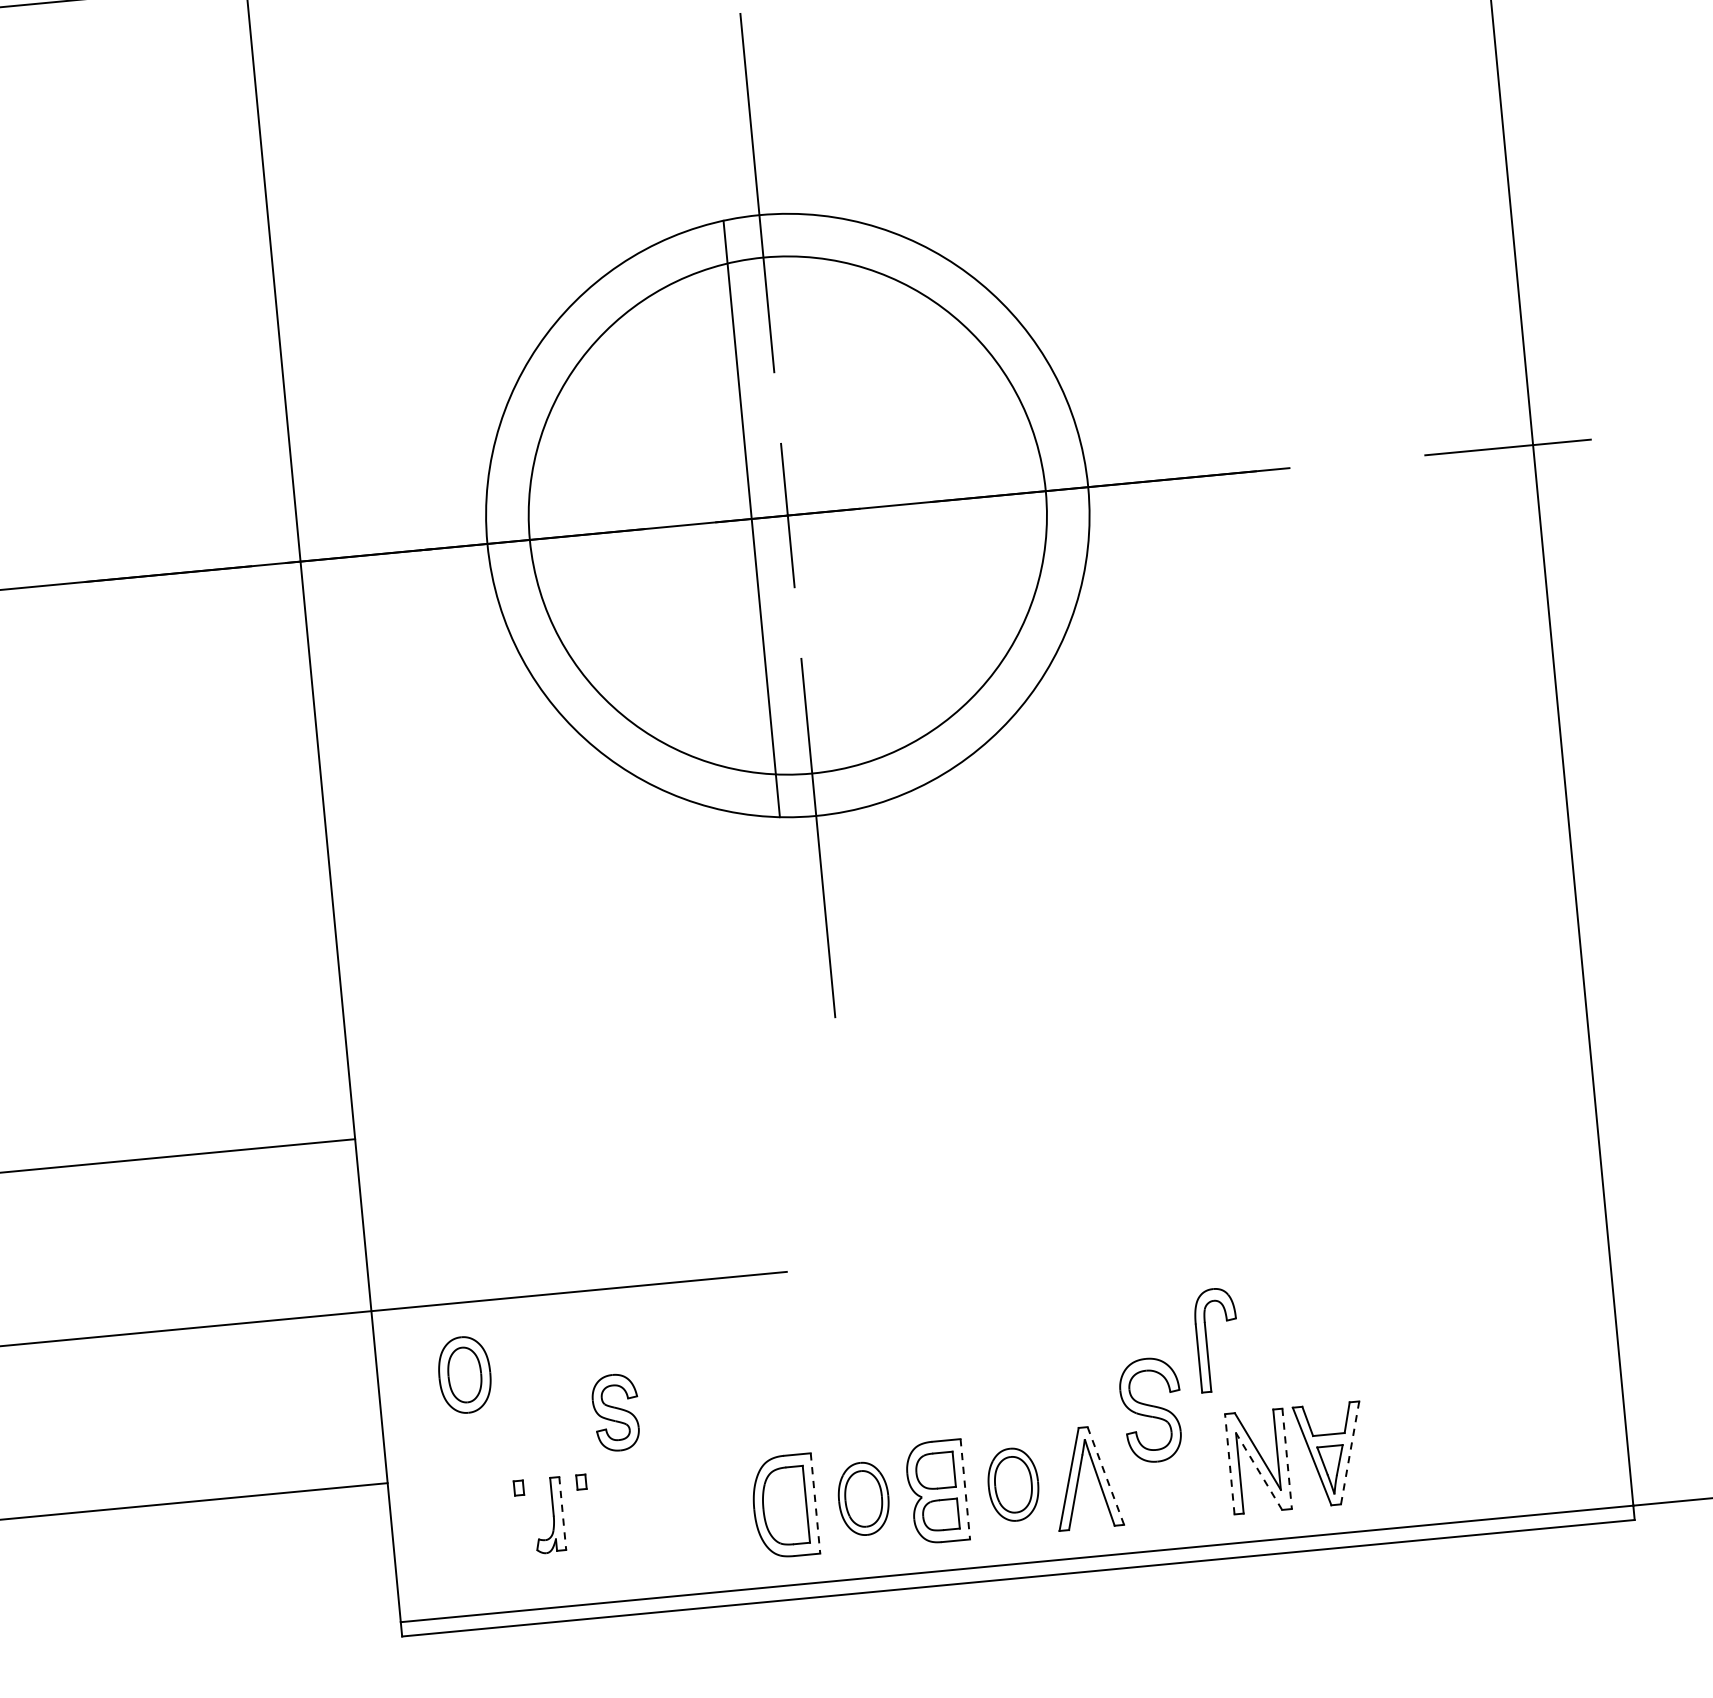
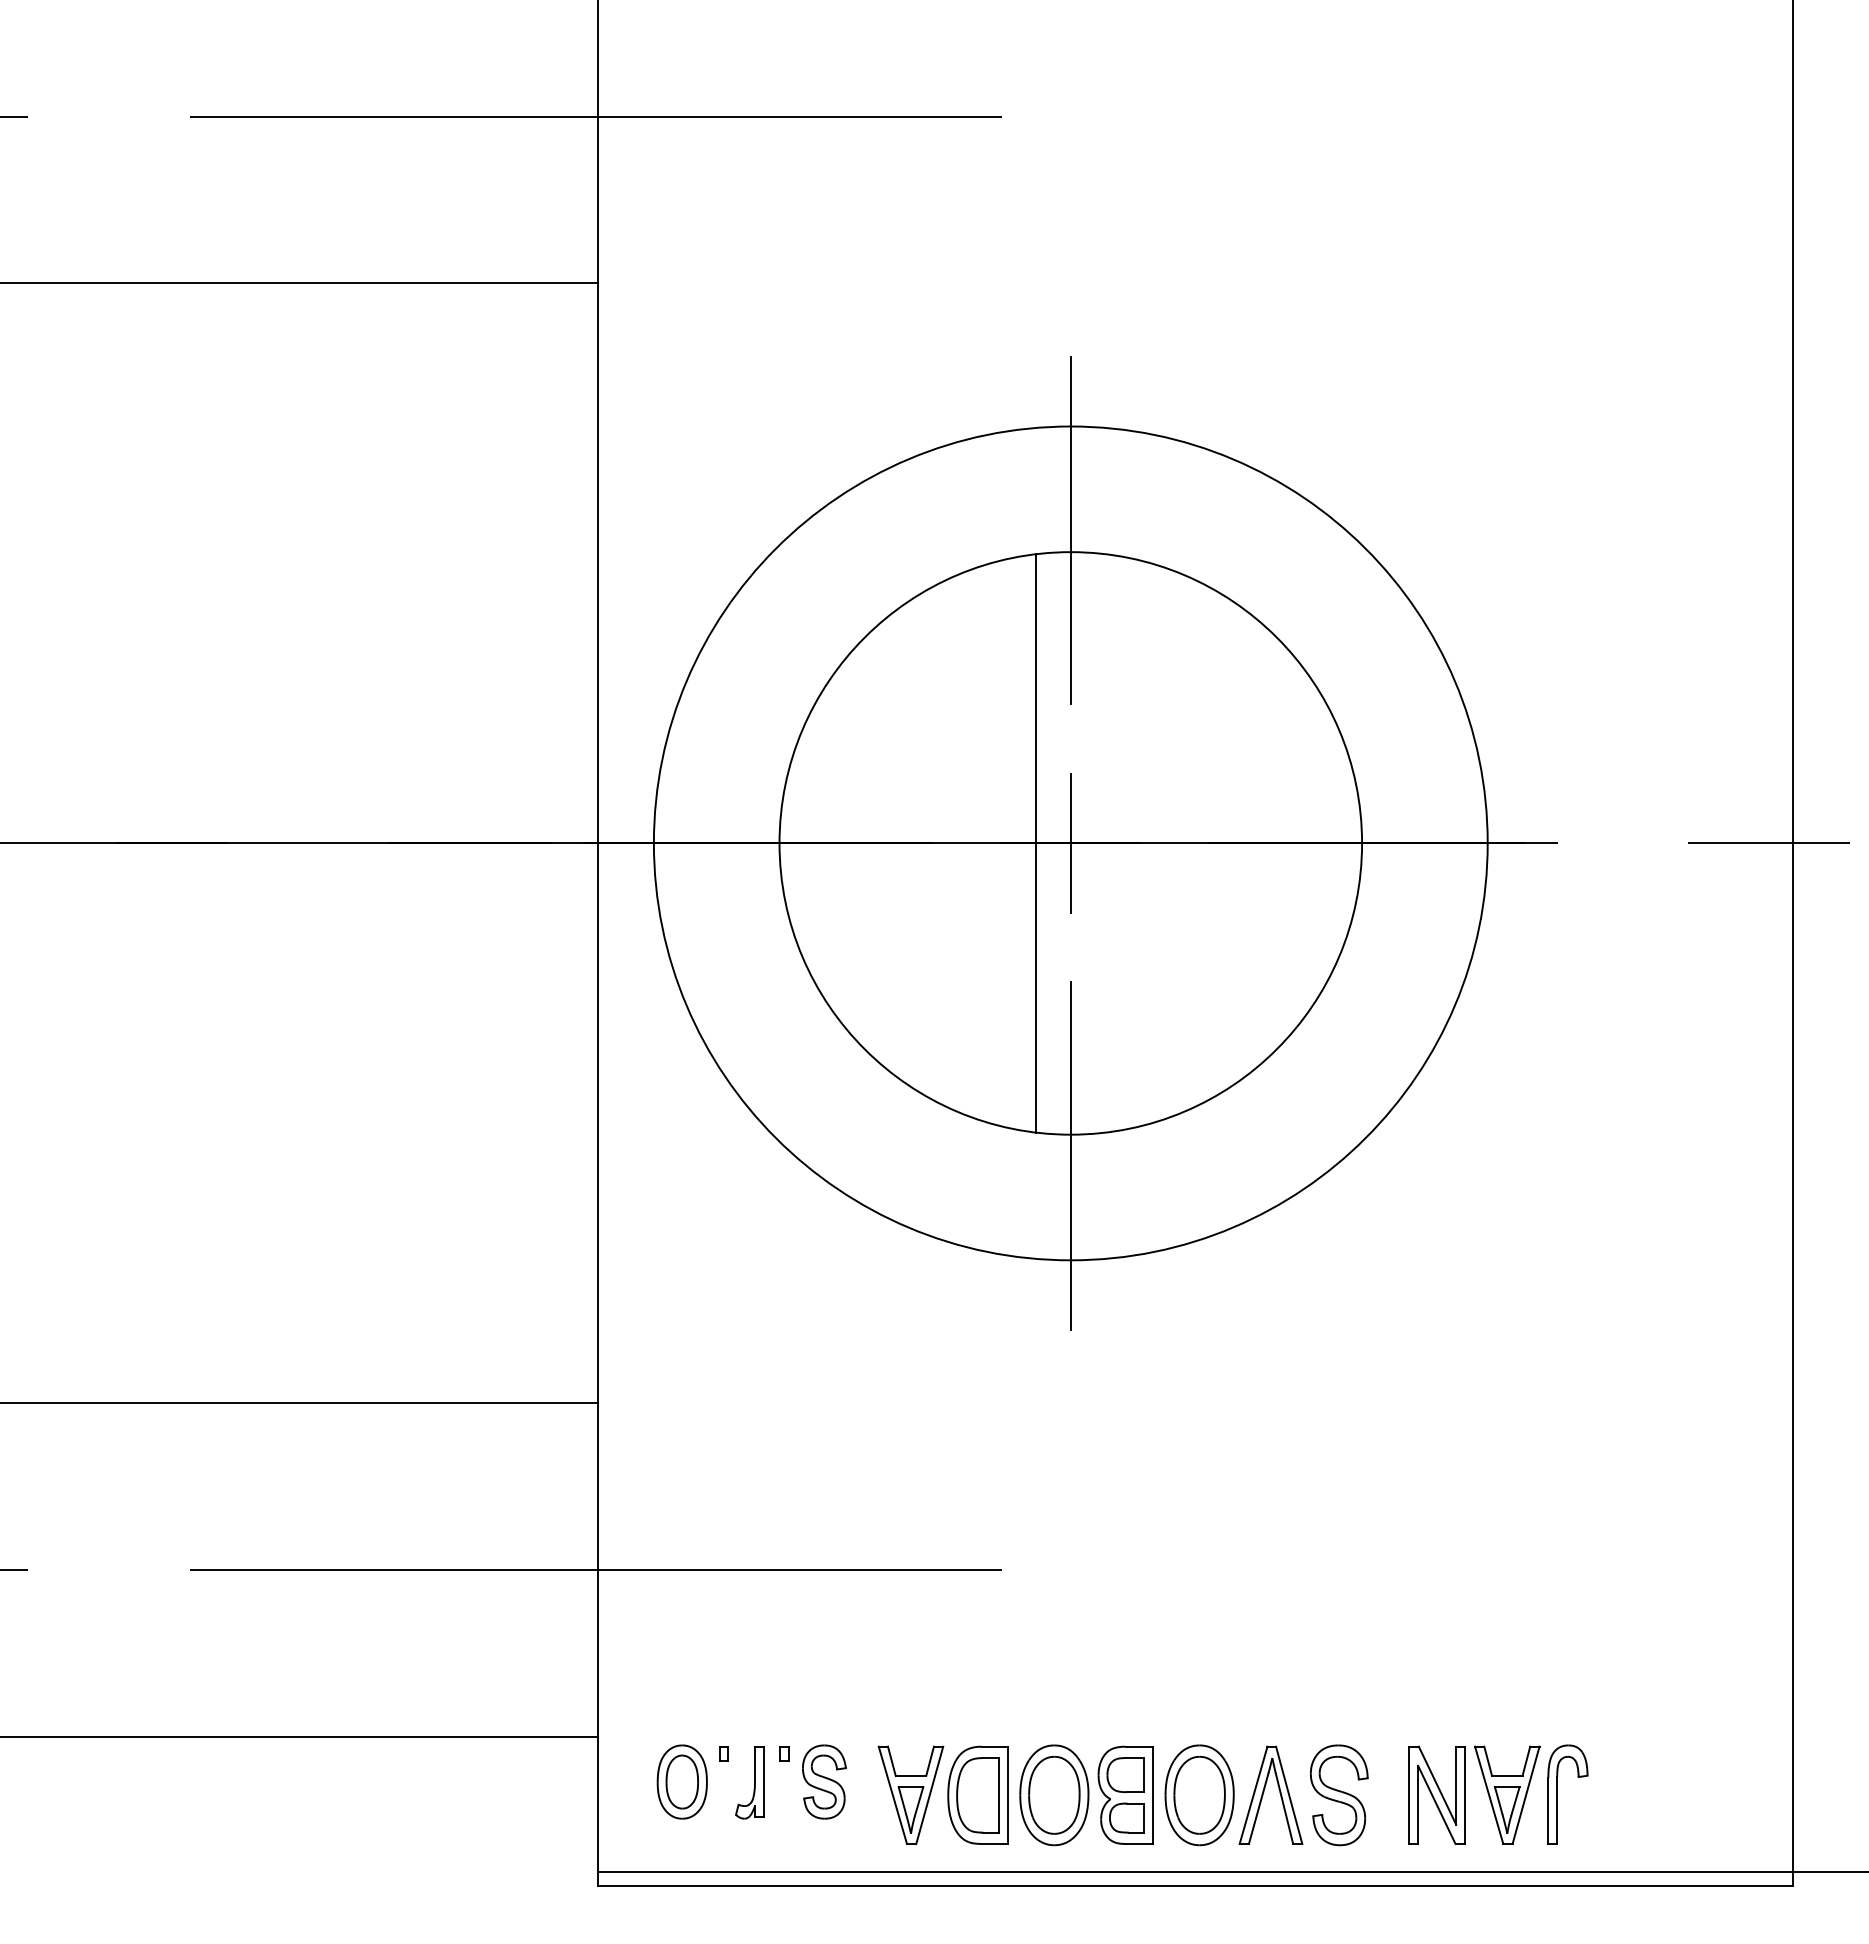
circle: (787, 515) -> (1070, 843), size x1.67
part: (1206, 1340) -> (1557, 1794), moved
part: (463, 1374) -> (681, 1781), moved
part: (1152, 1410) -> (1339, 1795), moved
part: (616, 1412) -> (824, 1781), moved
line: (1349, 1453) -> (1525, 1795), dashed -> solid
line: (1286, 1459) -> (1464, 1795), dashed -> solid
line: (1229, 1464) -> (1409, 1795), dashed -> solid
line: (1258, 1471) -> (1436, 1804), dashed -> solid
line: (1106, 1476) -> (1289, 1795), dashed -> solid
part: (1013, 1484) -> (1199, 1795), size x1.43
line: (964, 1489) -> (1152, 1795), dashed -> solid
part: (863, 1499) -> (1054, 1795), size x1.43
line: (815, 1503) -> (1007, 1795), dashed -> solid
part: (715, 1512) -> (910, 1794), added
line: (562, 1513) -> (763, 1782), dashed -> solid

